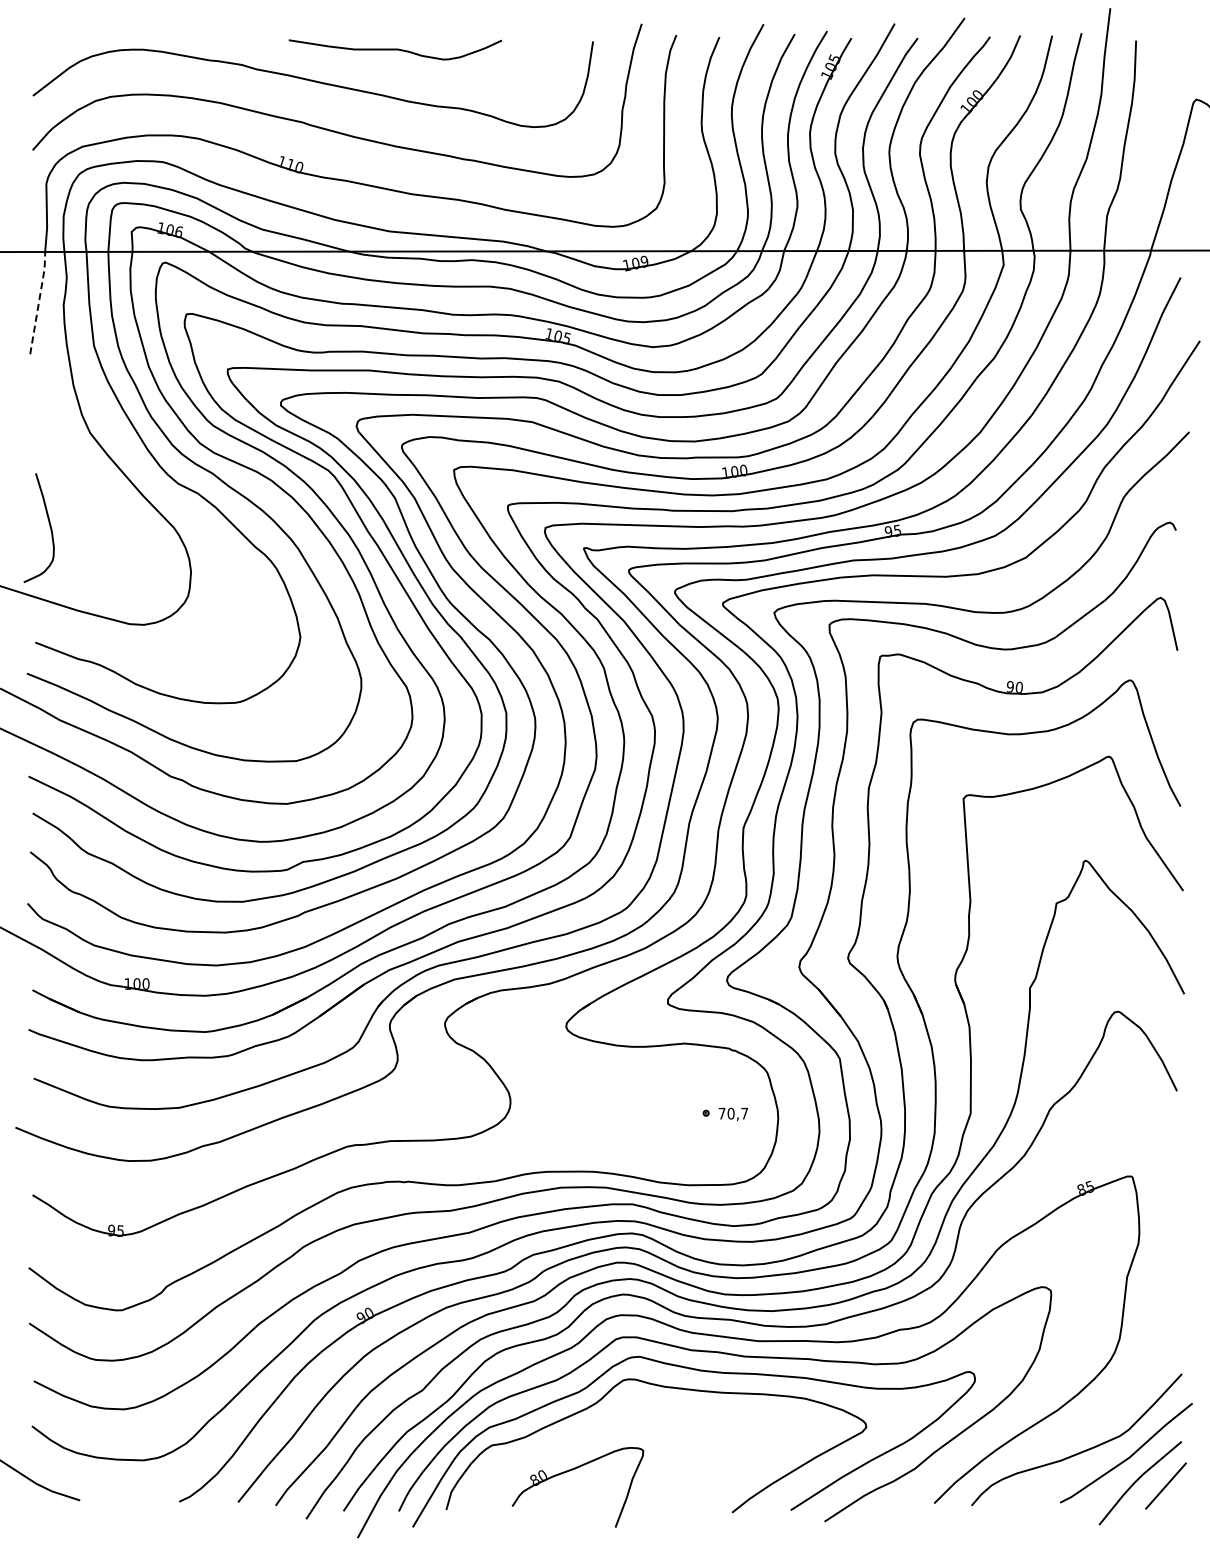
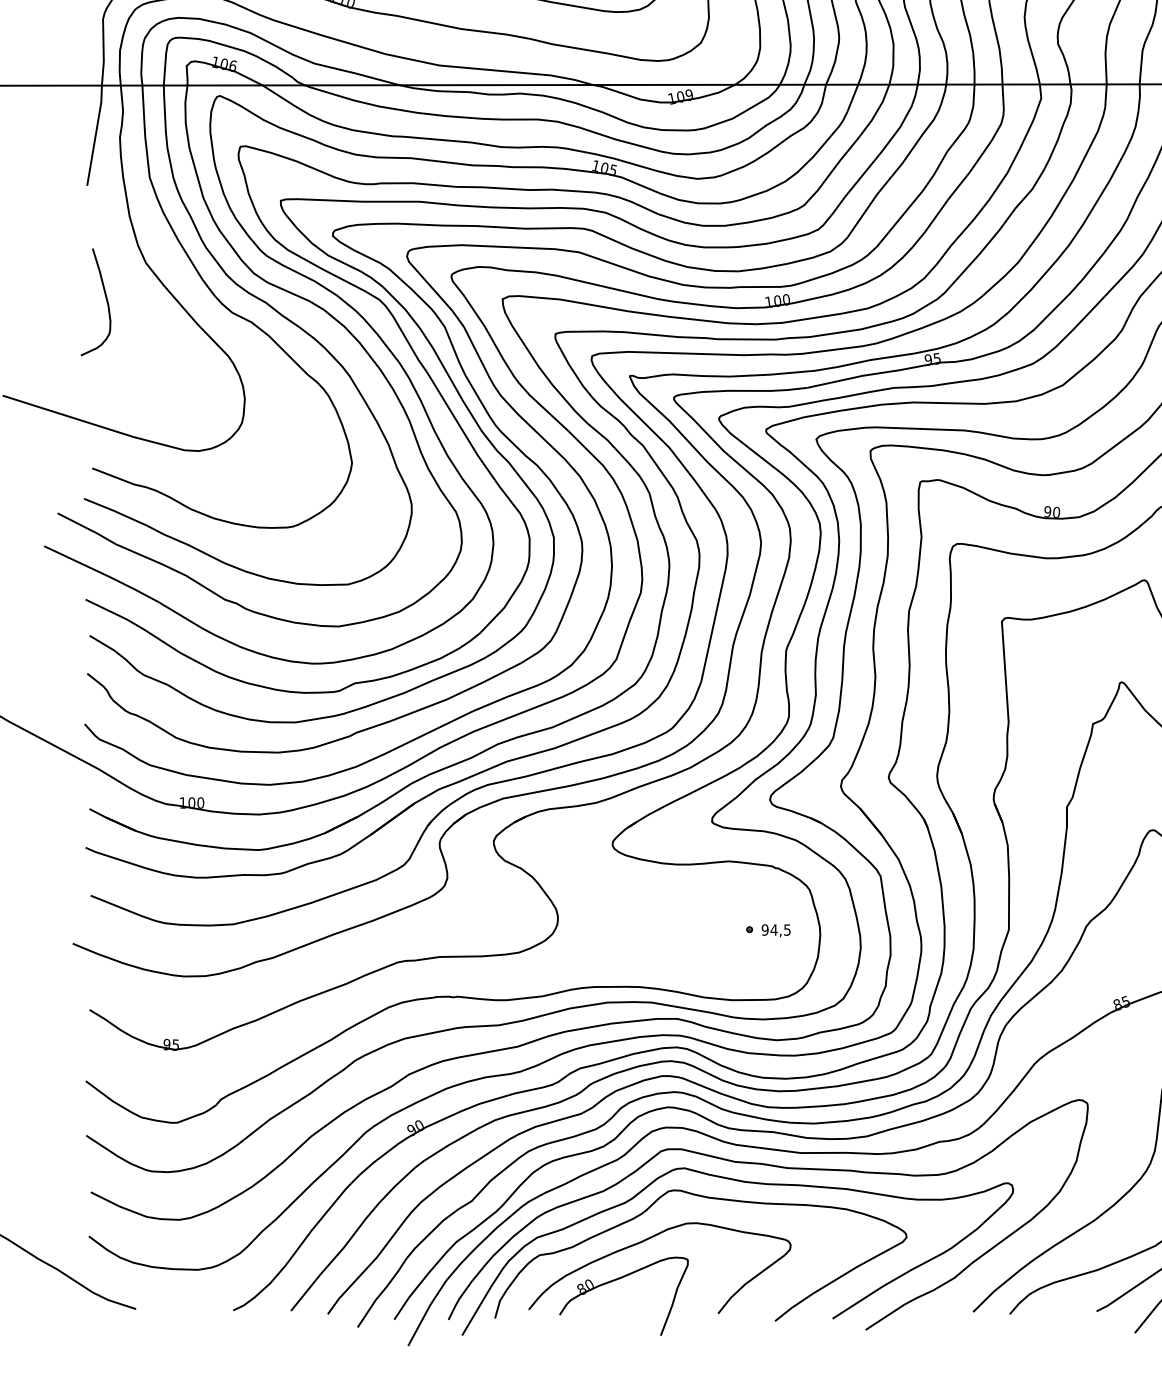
line: (38, 302) -> (95, 135), dashed -> solid
curve: (49, 526) -> (106, 300), moved
text: (732, 1113) -> (775, 929), 70,7 -> 94,5
curve: (601, 1430) -> (647, 1240), added

